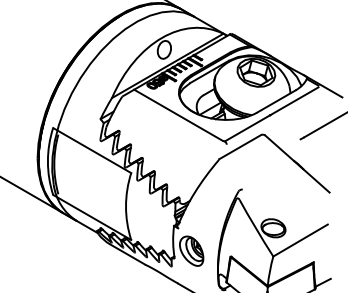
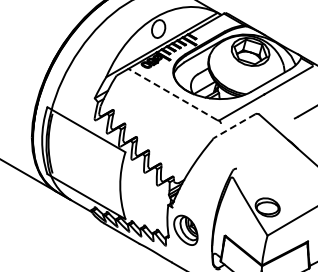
line: (178, 115) -> (172, 94), solid -> dashed
line: (240, 147) -> (234, 126), solid -> dashed

